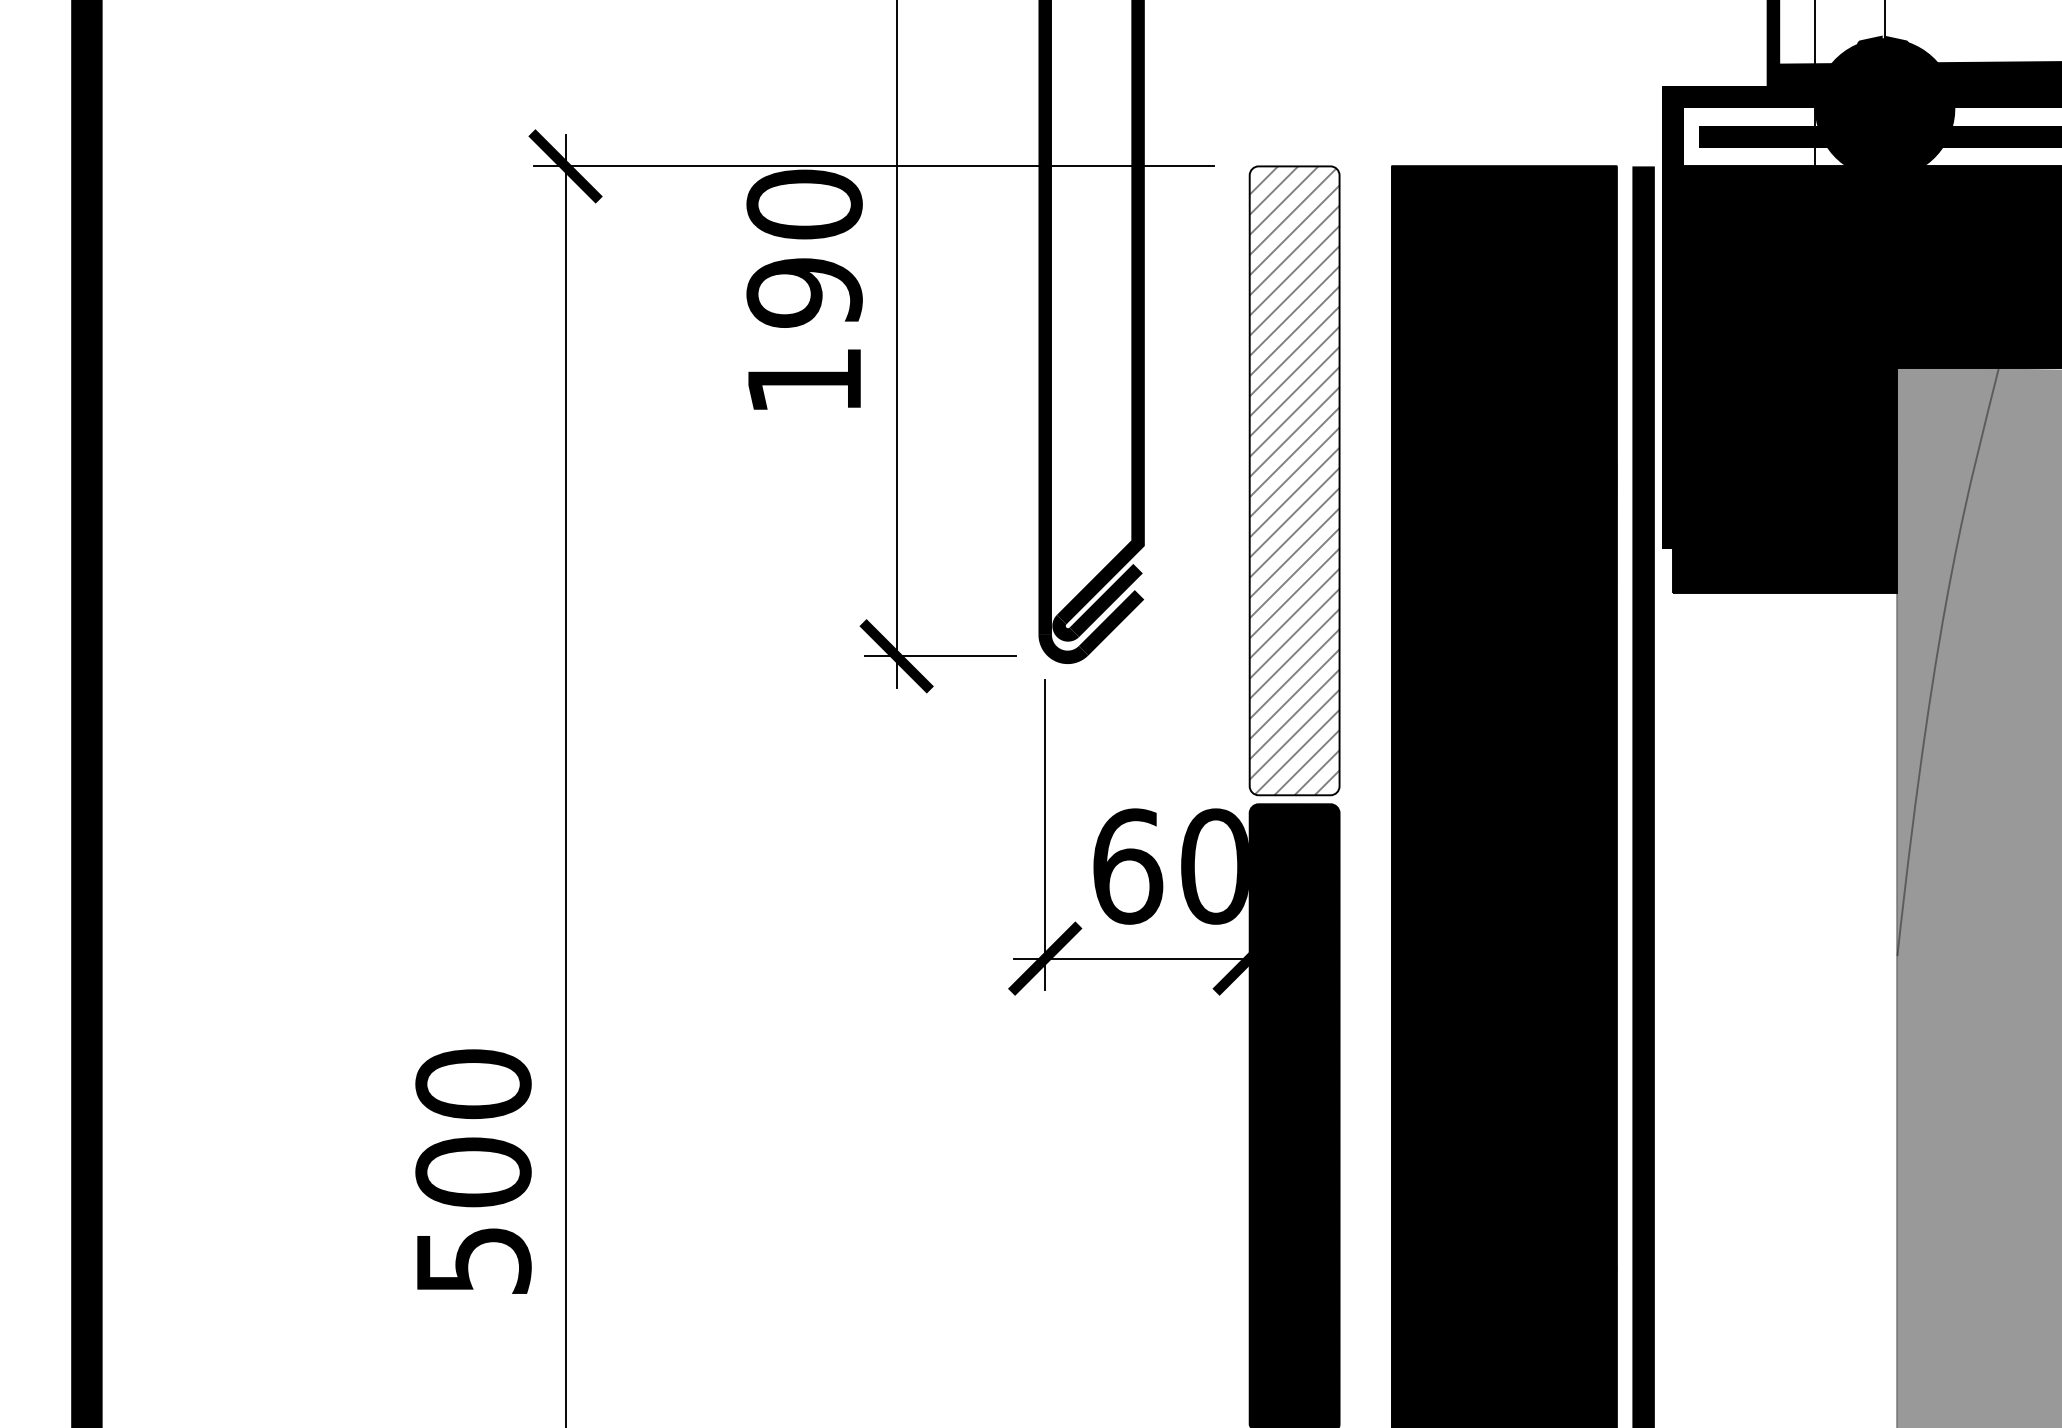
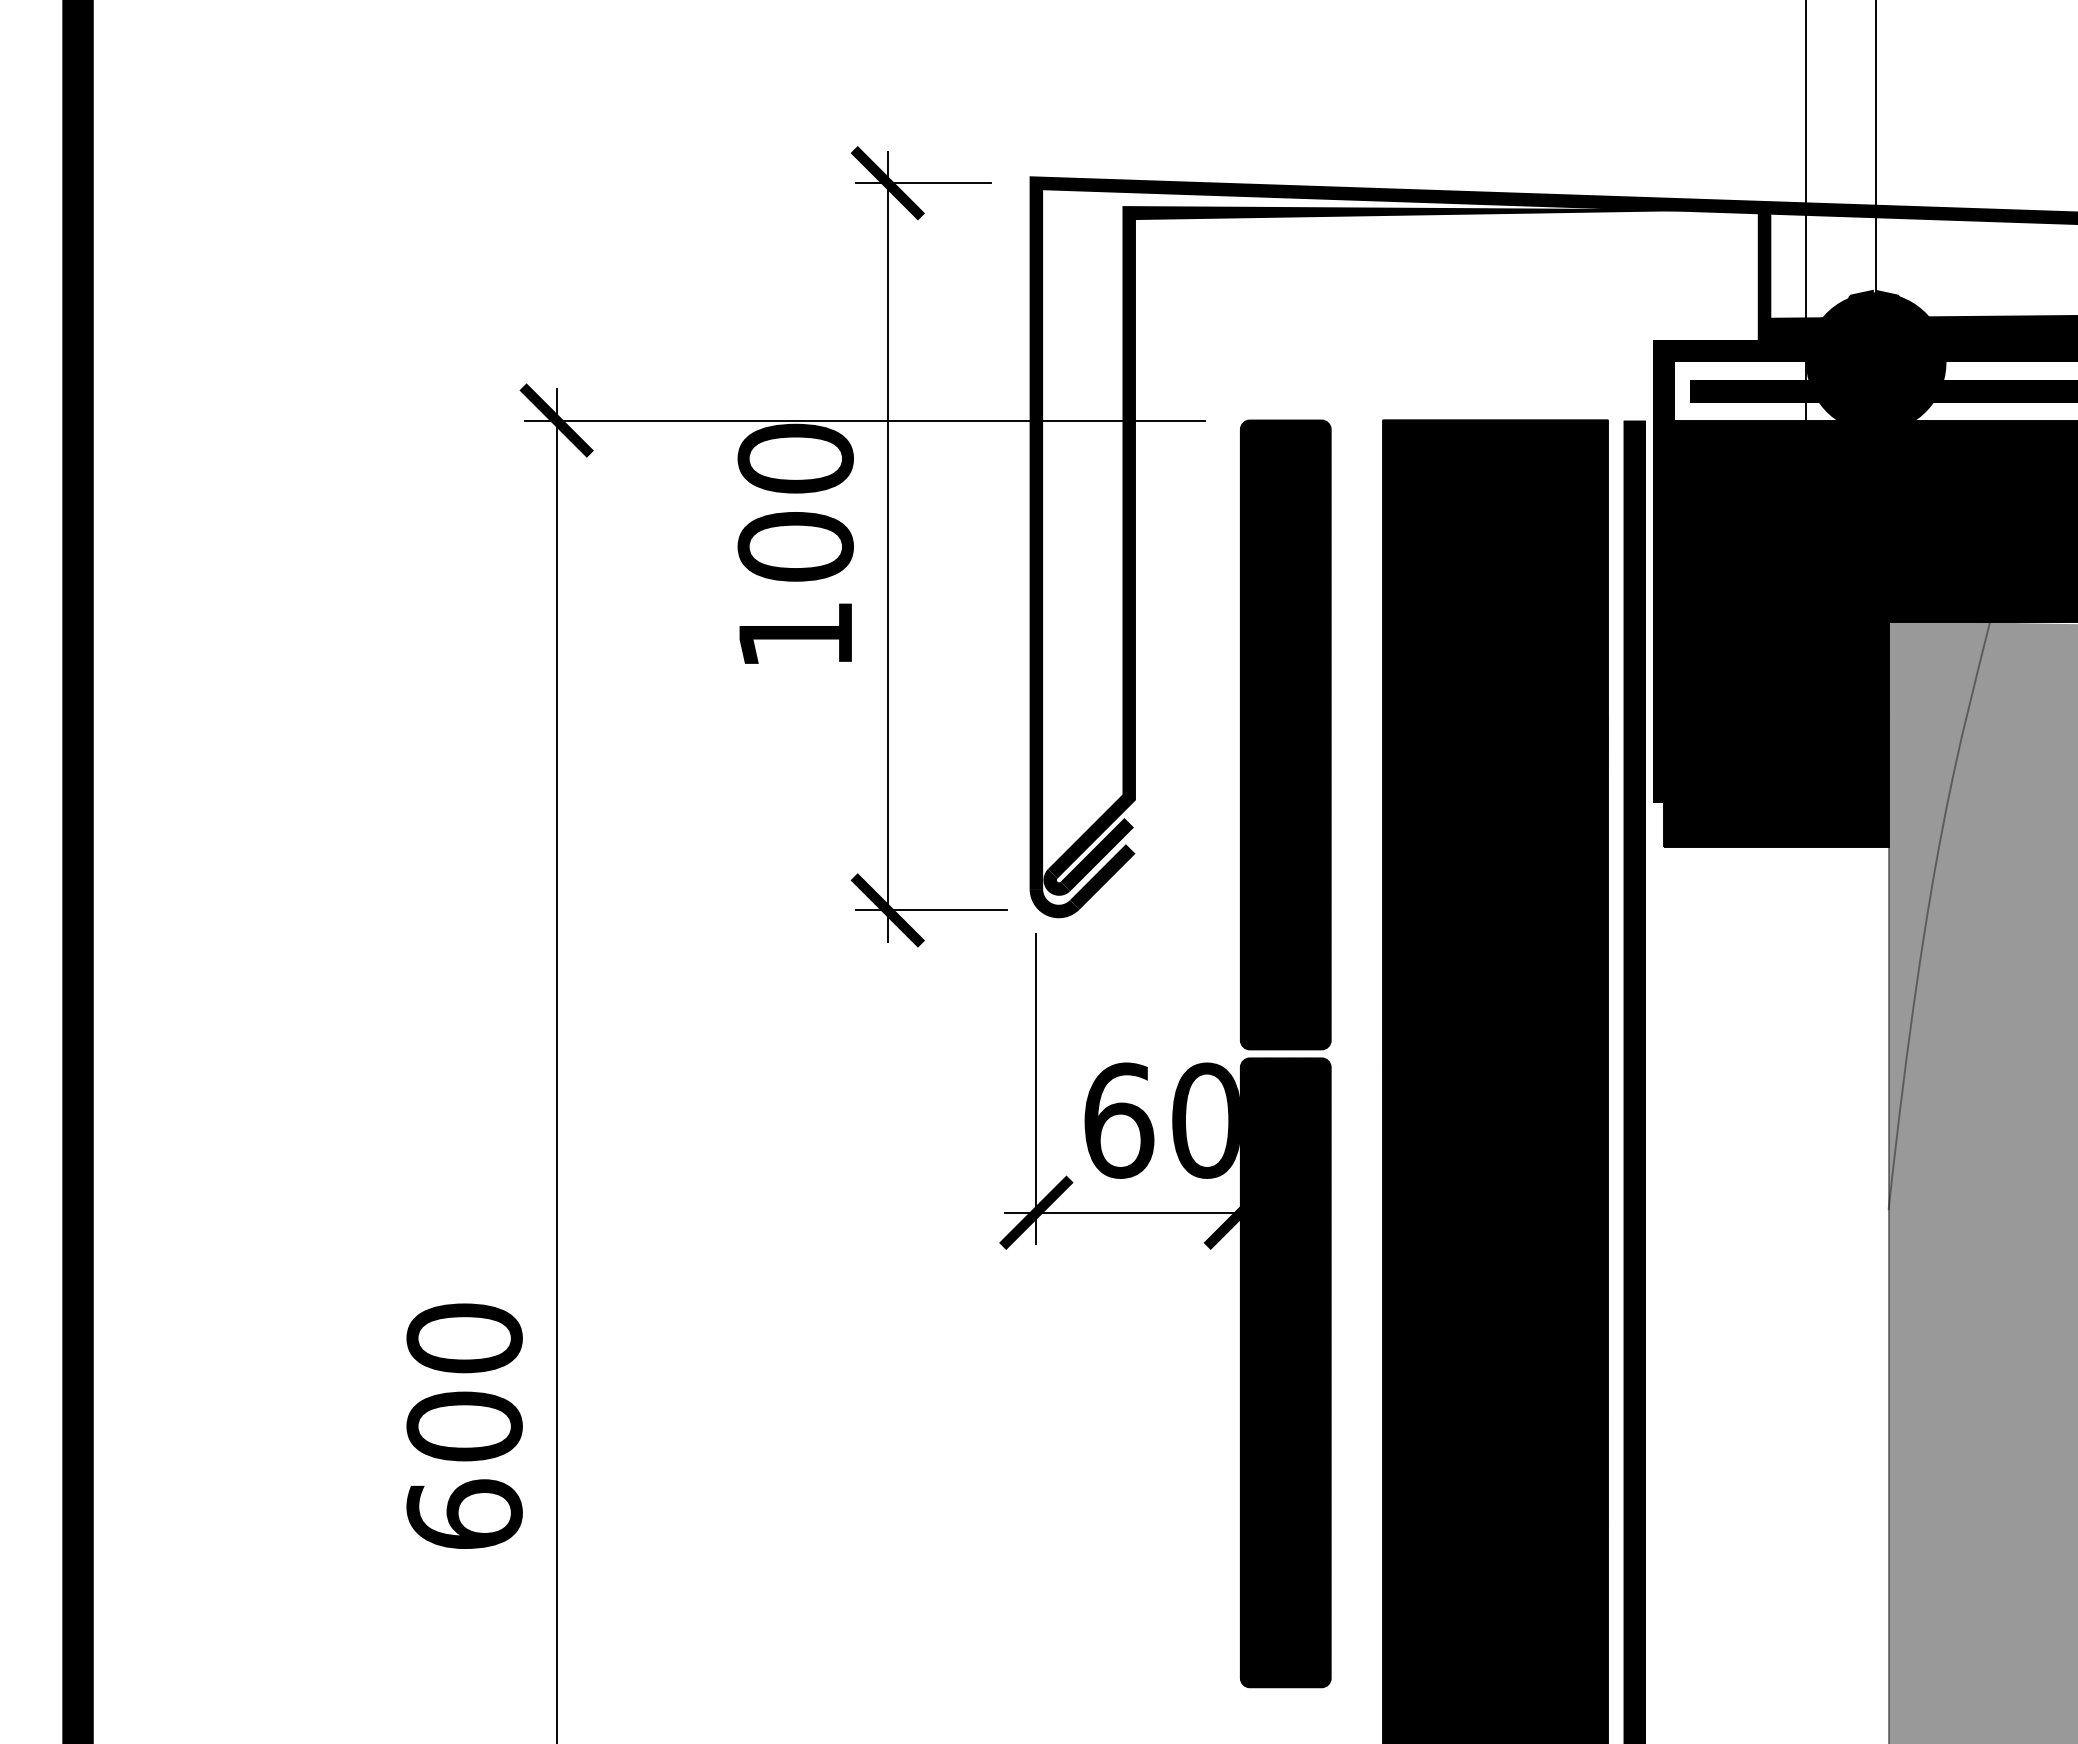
text: (804, 293) -> (795, 547), 190 -> 100
fill: (1294, 480) -> (1285, 734), added
text: (473, 1259) -> (464, 1513), 500 -> 600

